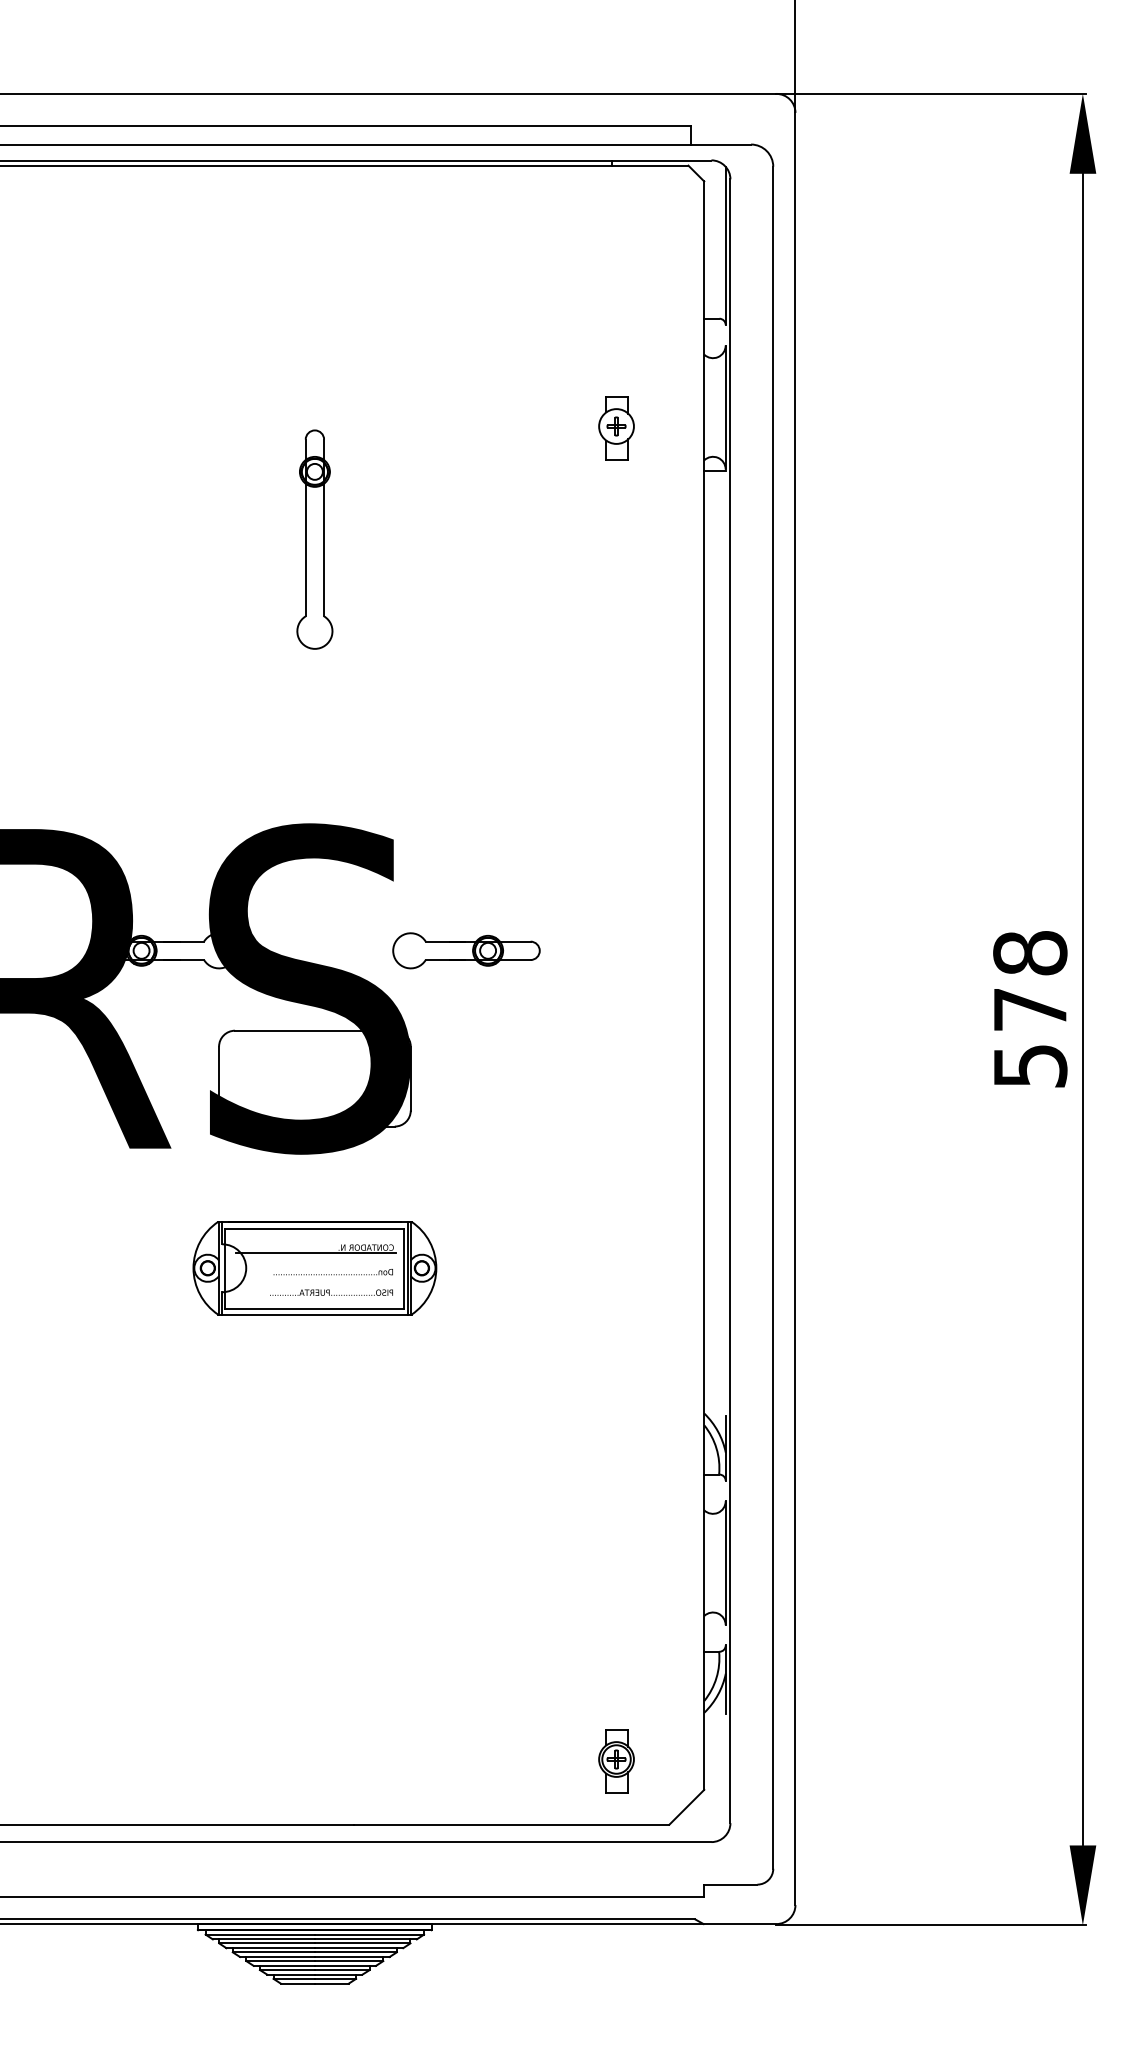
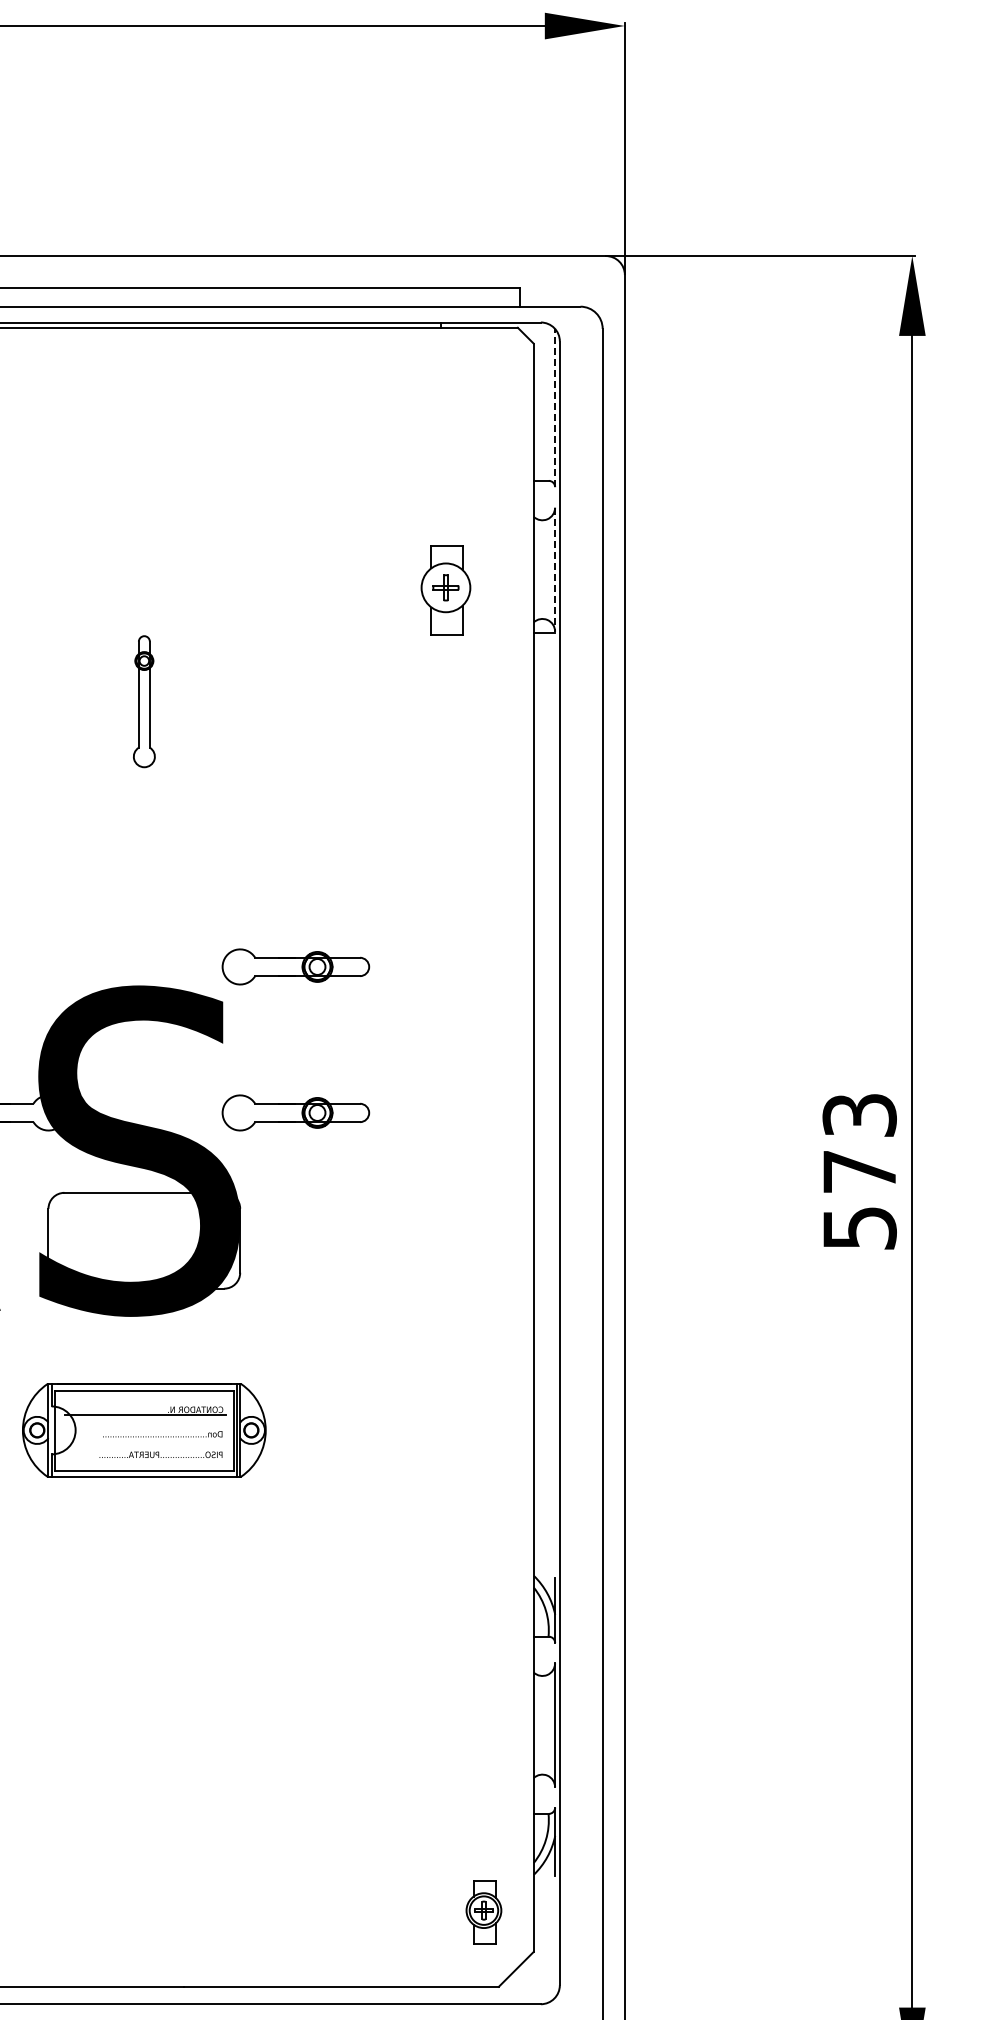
line: (725, 245) -> (554, 407), solid -> dashed
line: (725, 407) -> (554, 569), solid -> dashed
part: (616, 428) -> (445, 590), size x1.4
part: (314, 539) -> (143, 701), size x0.6
part: (466, 804) -> (295, 966), added
text: (1030, 953) -> (859, 1115), 578 -> 573
part: (616, 1761) -> (483, 1912), moved

